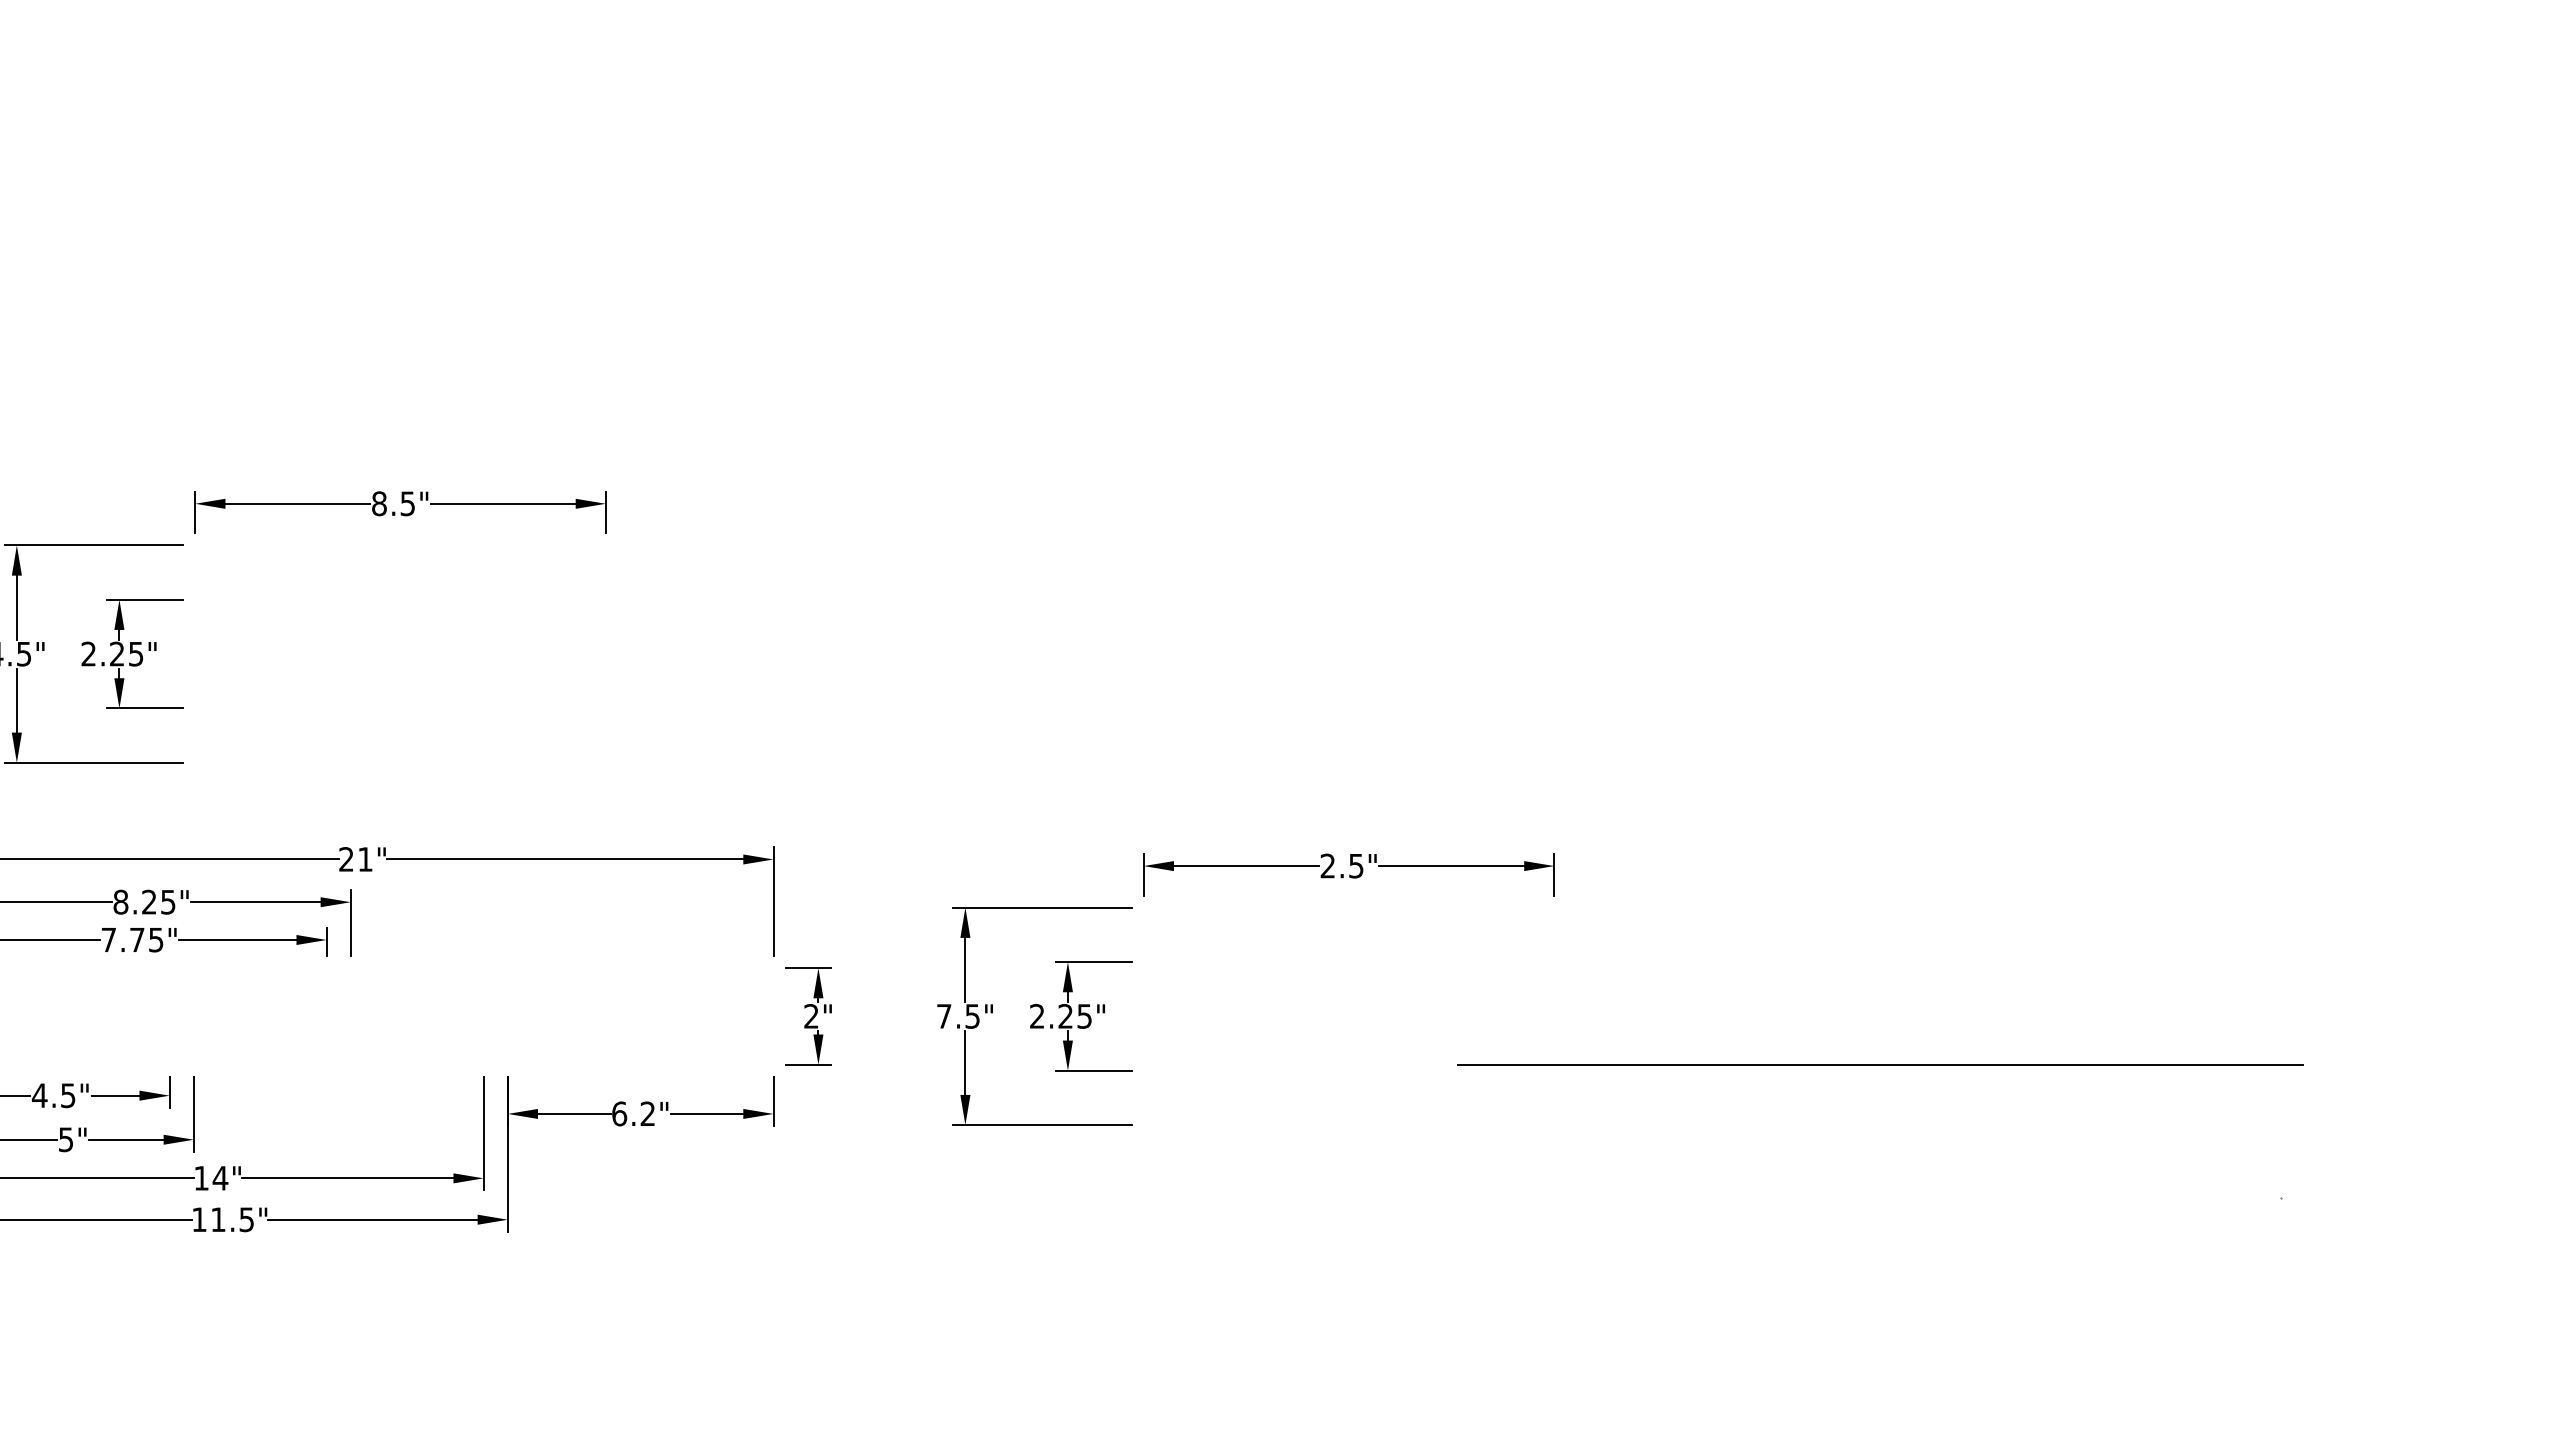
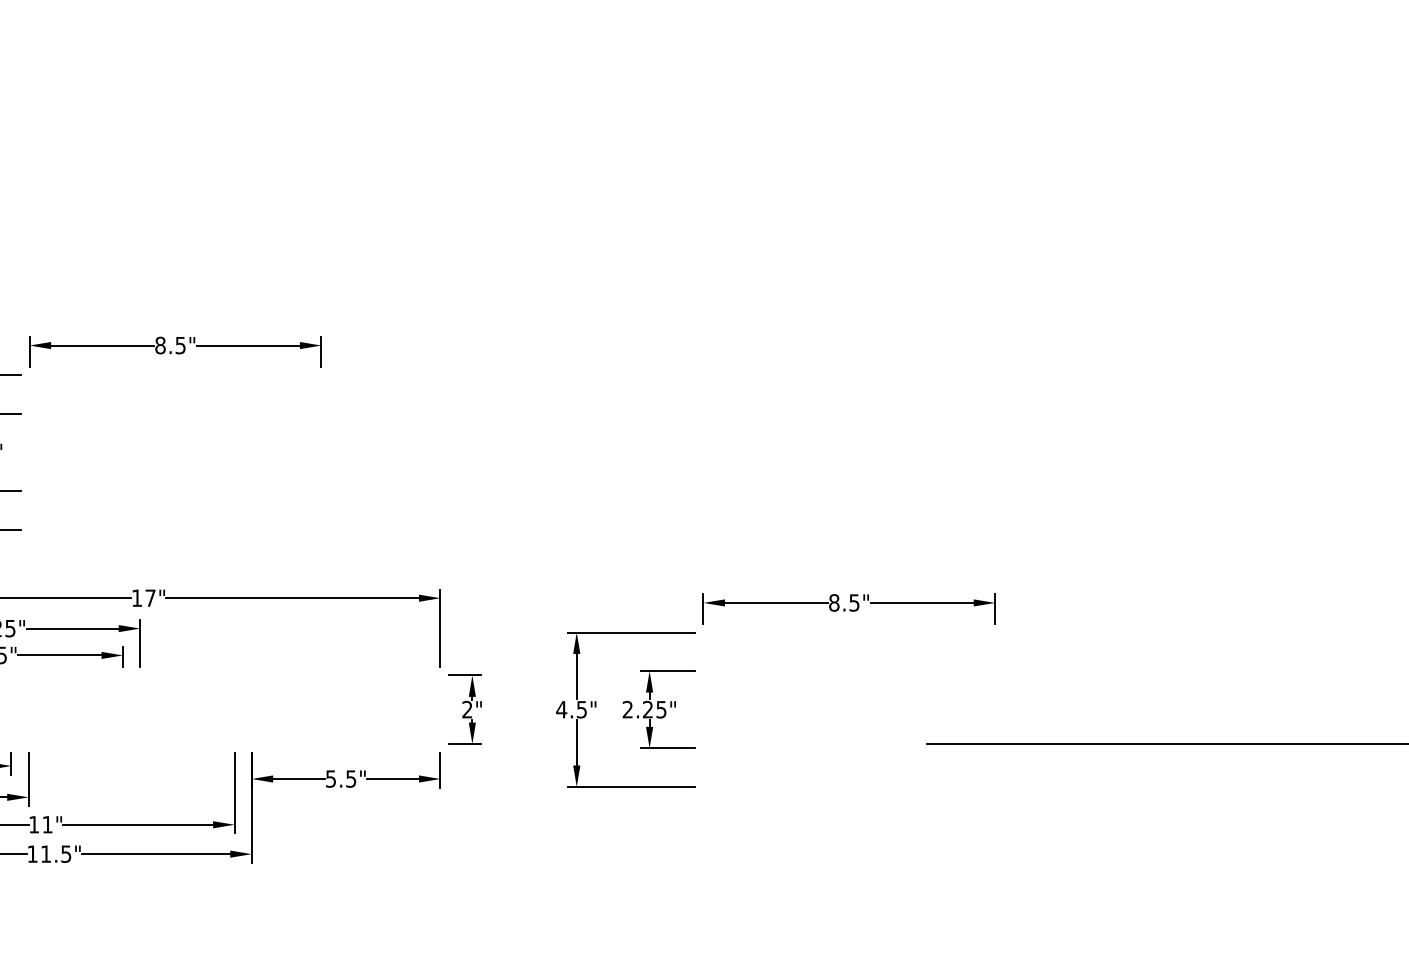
text: (355, 859) -> (143, 598), 21" -> 17"
text: (1327, 865) -> (834, 602), 2.5" -> 8.5"
text: (944, 1016) -> (561, 709), 7.5" -> 4.5"
text: (633, 1113) -> (340, 778), 6.2" -> 5.5"
text: (220, 1178) -> (47, 824), 14" -> 11"

